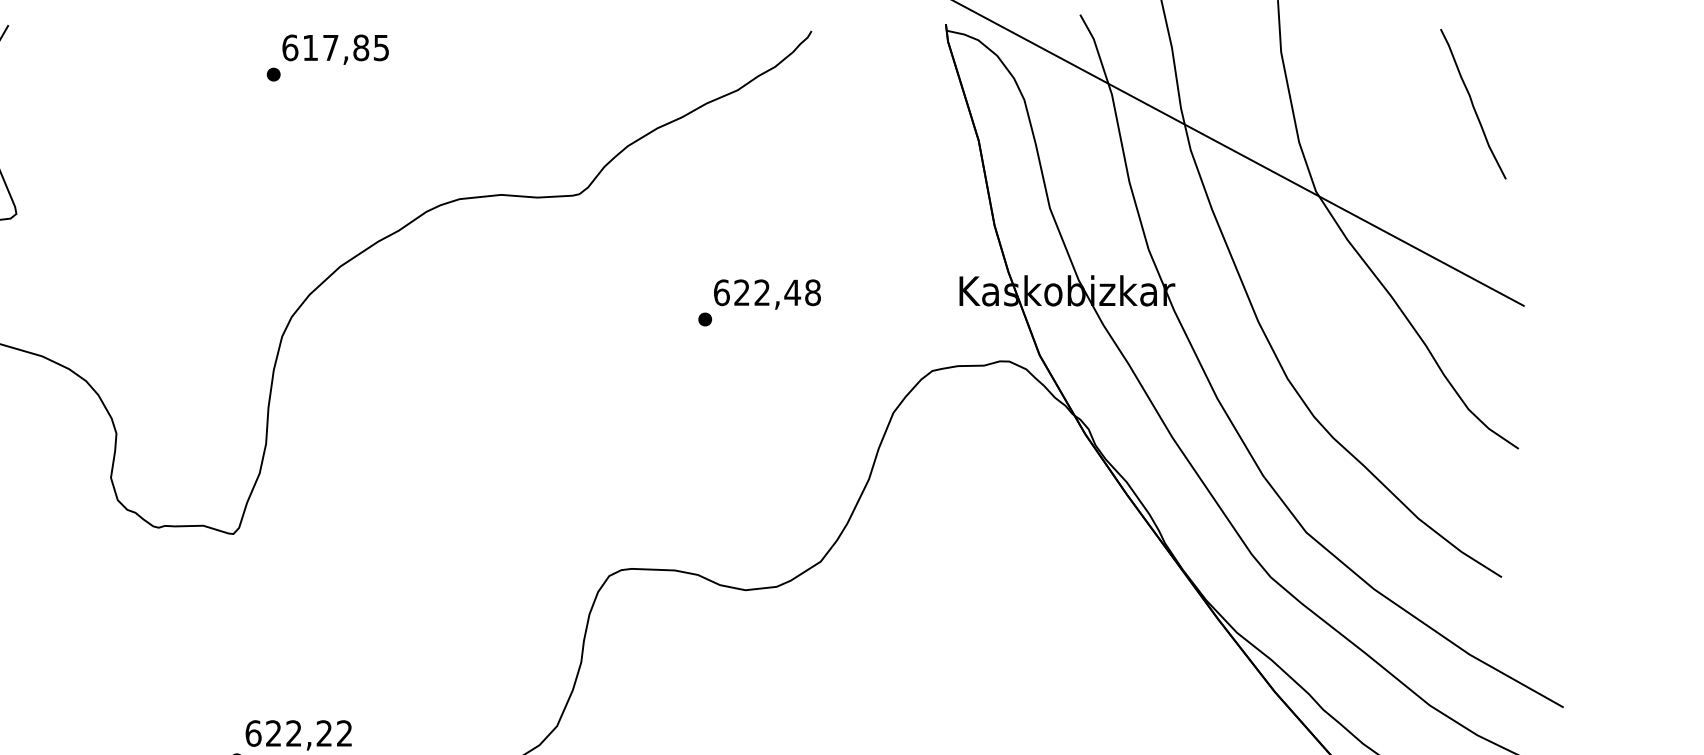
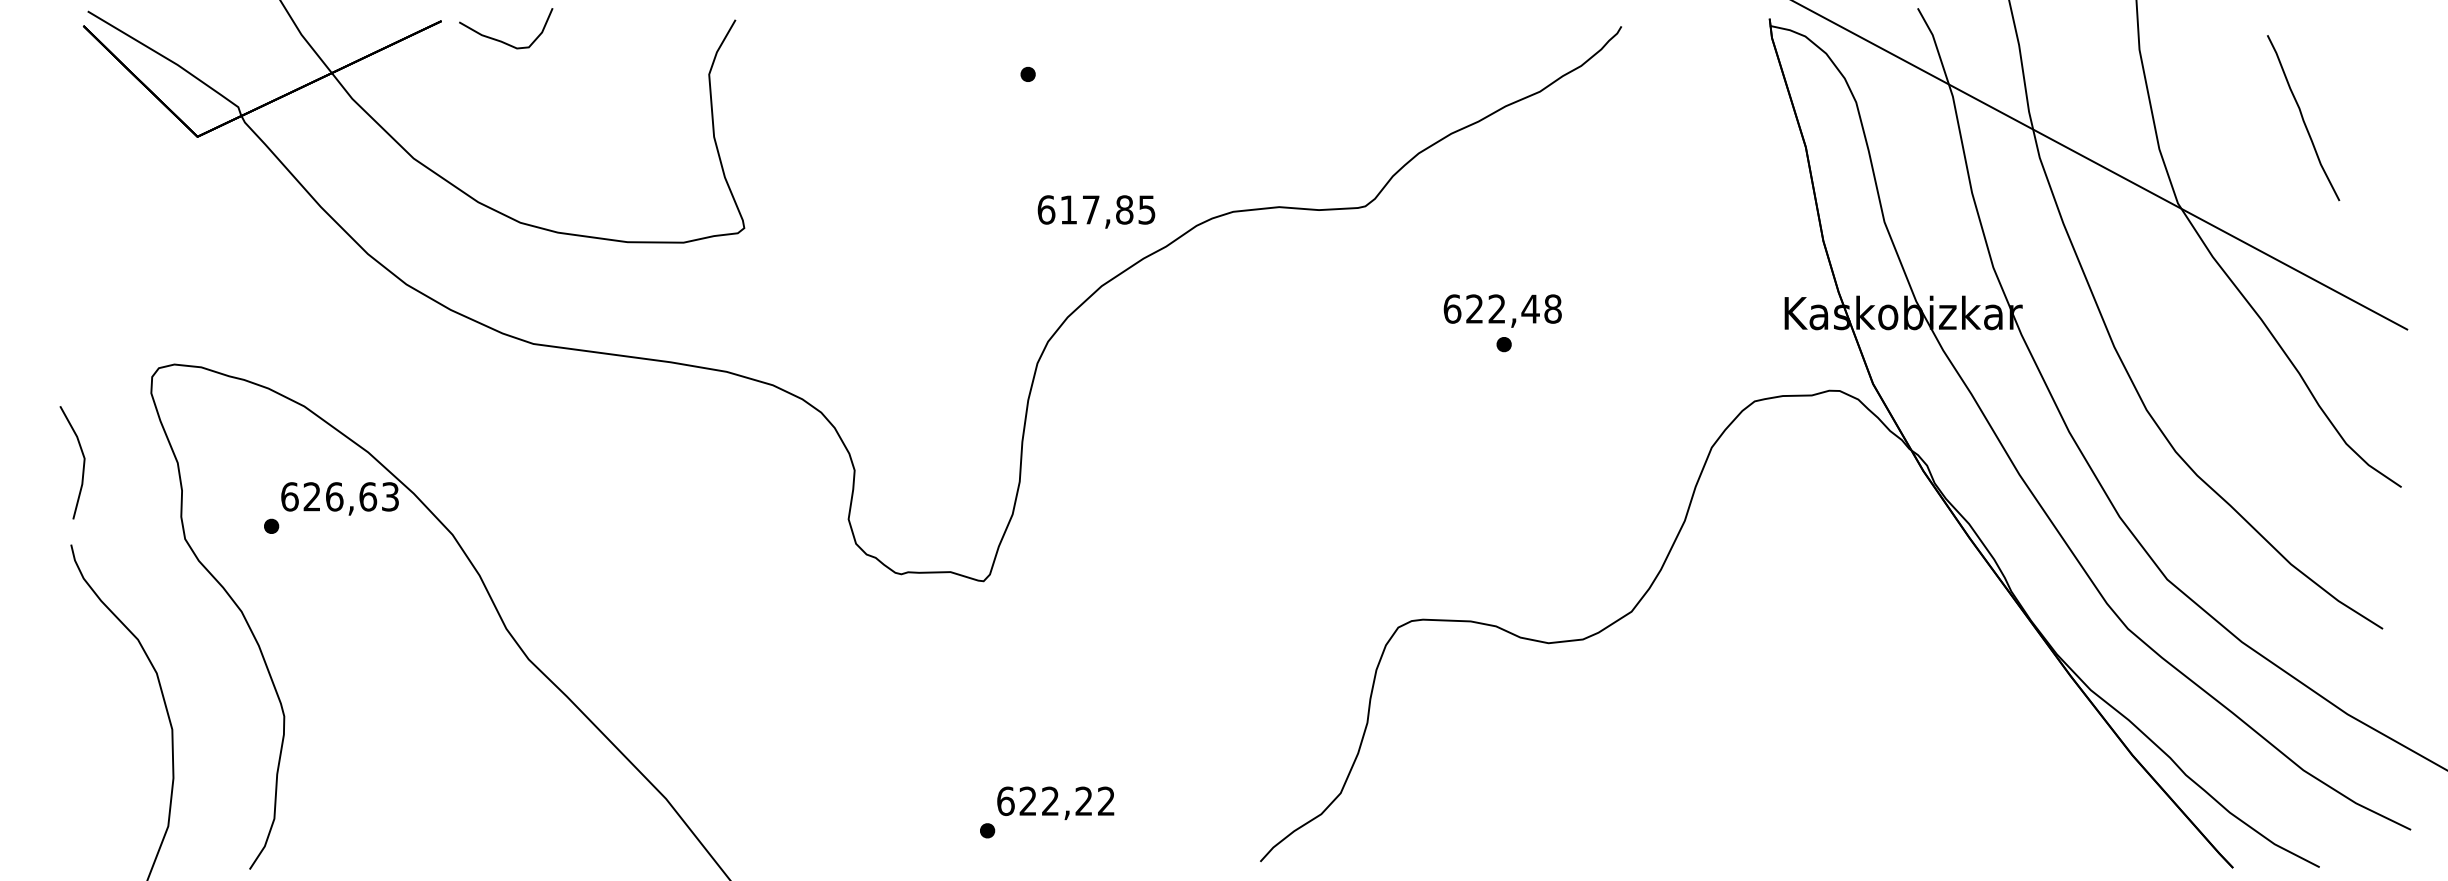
text: (335, 49) -> (1096, 211), moved
part: (1473, 104) -> (2303, 118), moved
text: (767, 294) -> (1502, 310), moved

